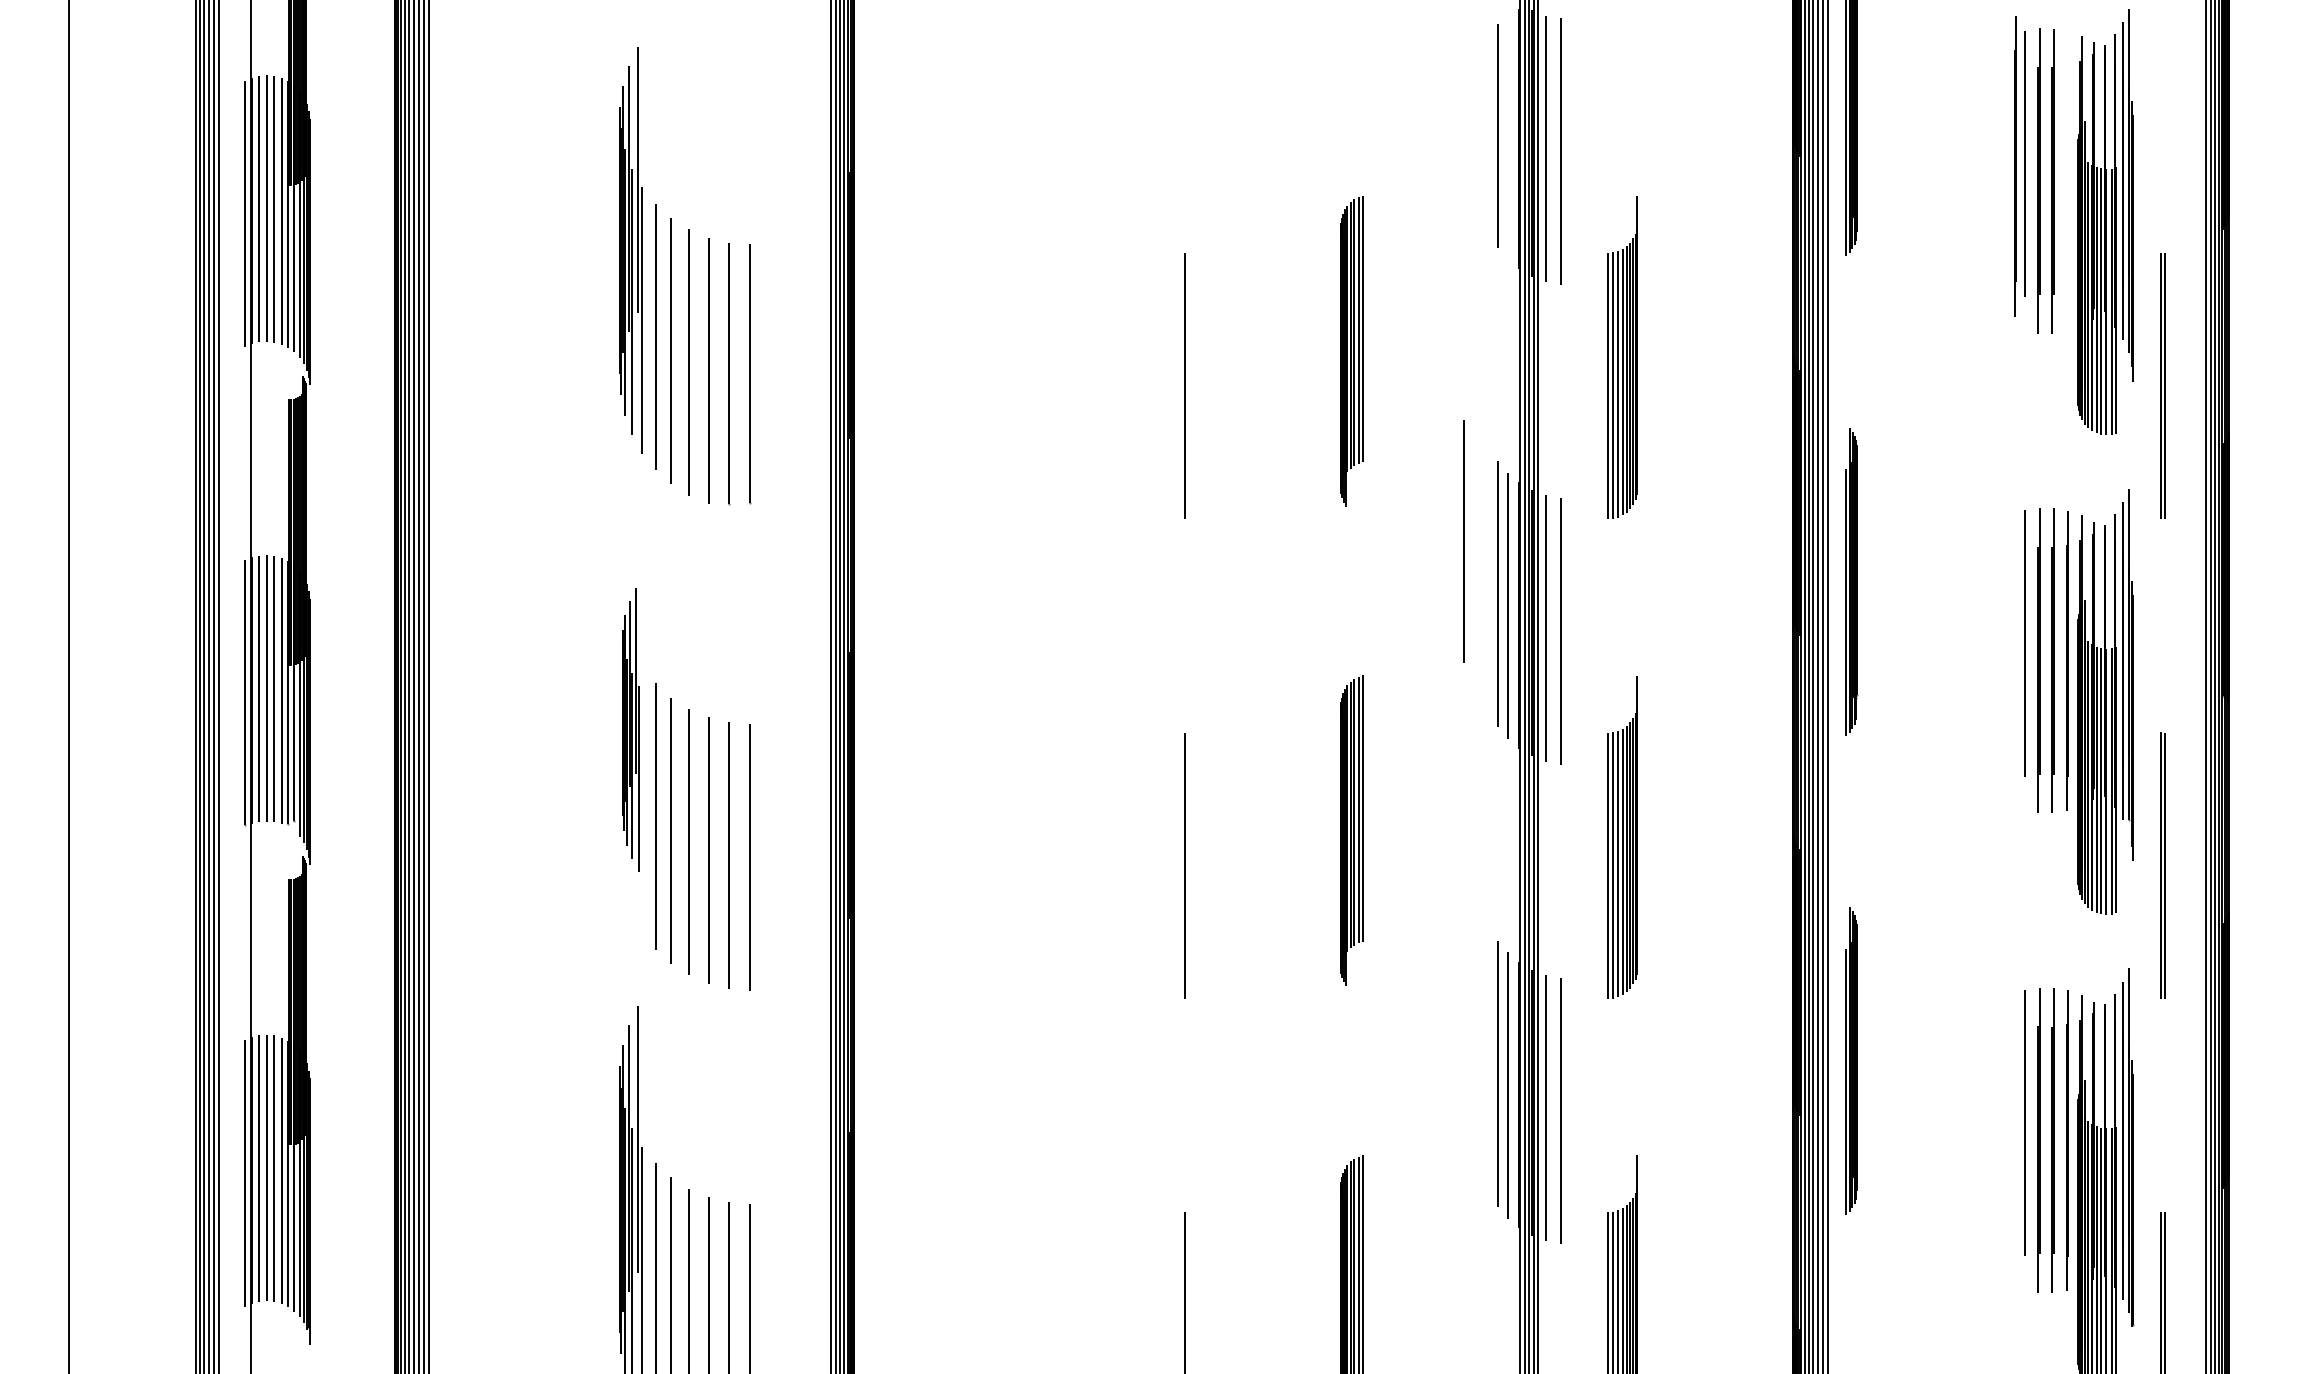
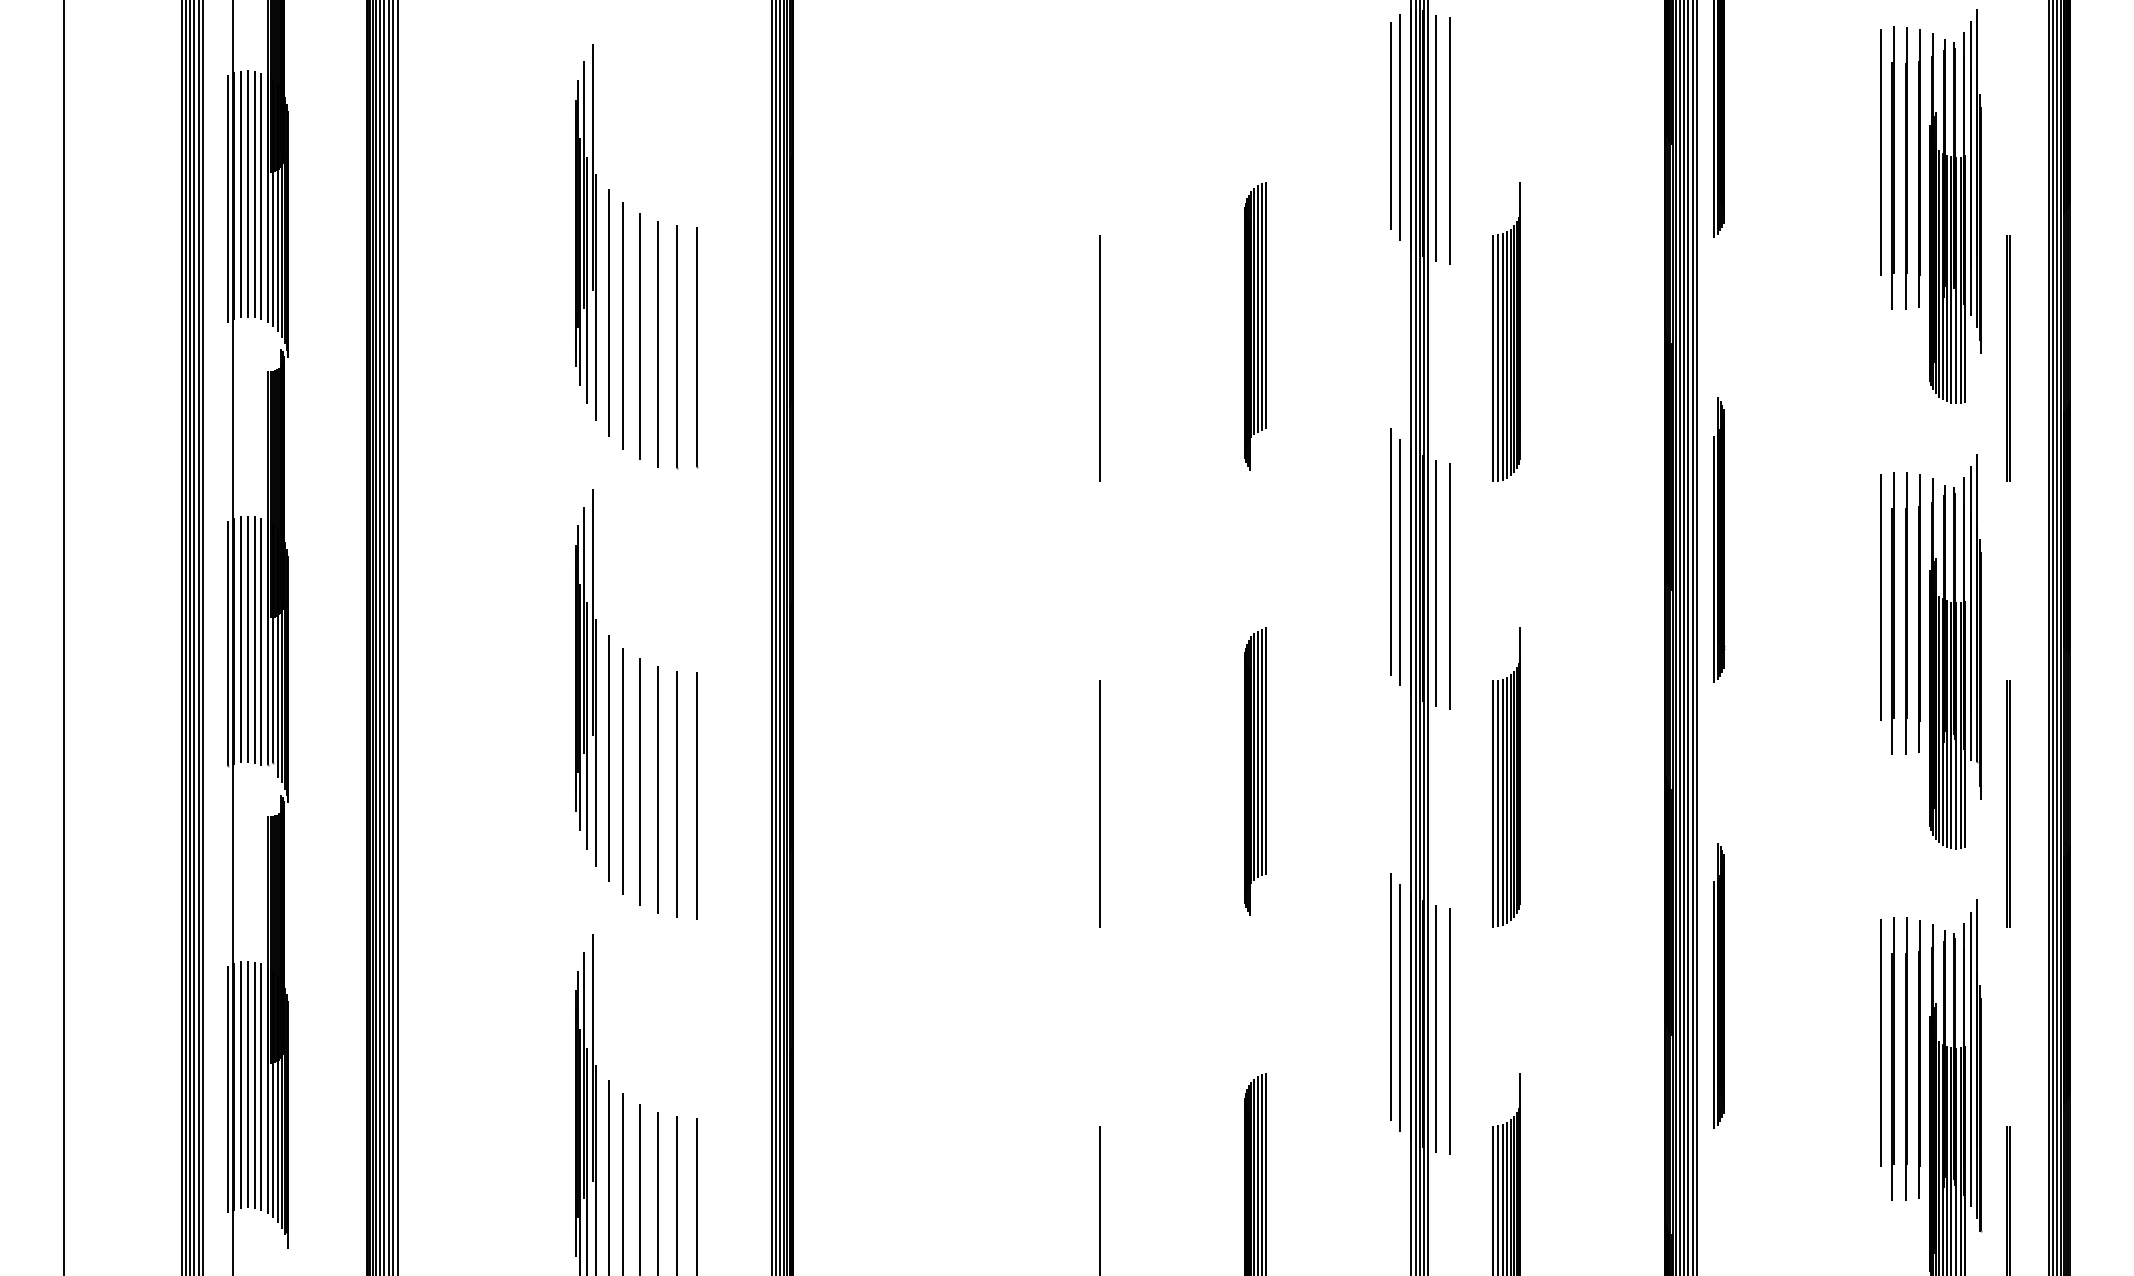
line: (2015, 166) -> (1919, 168), moved
line: (1463, 541) -> (1399, 127), moved
part: (630, 729) -> (585, 677), size x1.43

